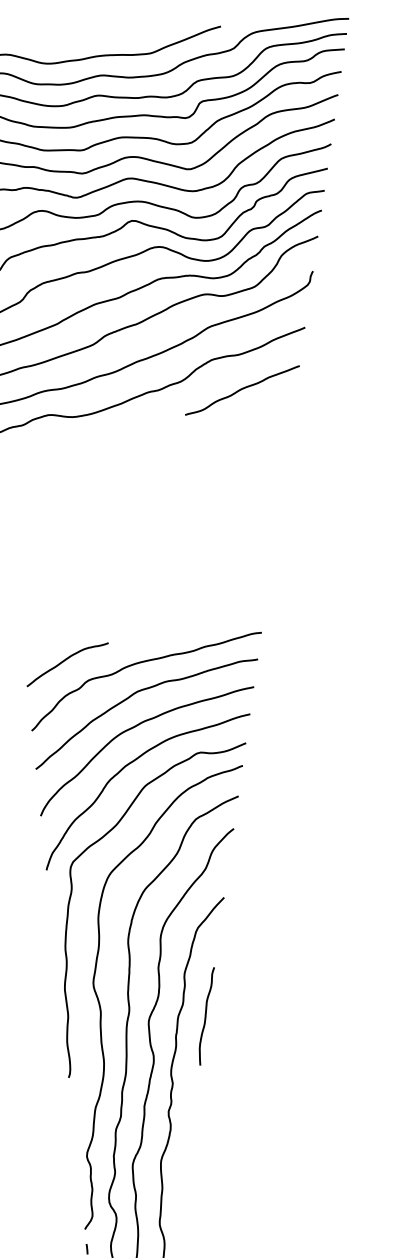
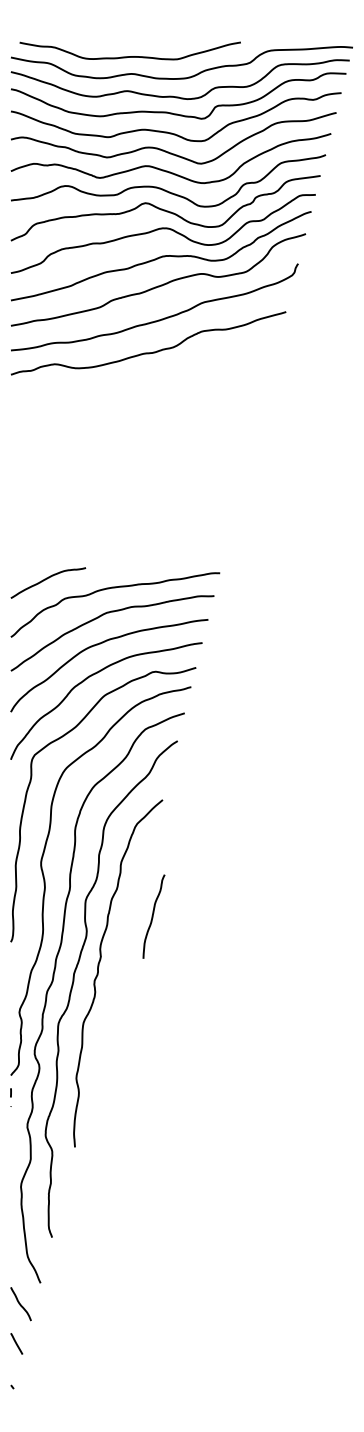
curve: (242, 390) -> (225, 360), removed
curve: (206, 1016) -> (153, 916), moved

